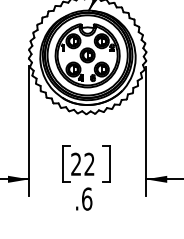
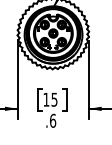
text: (82, 163) -> (50, 99), 22 -> 15

